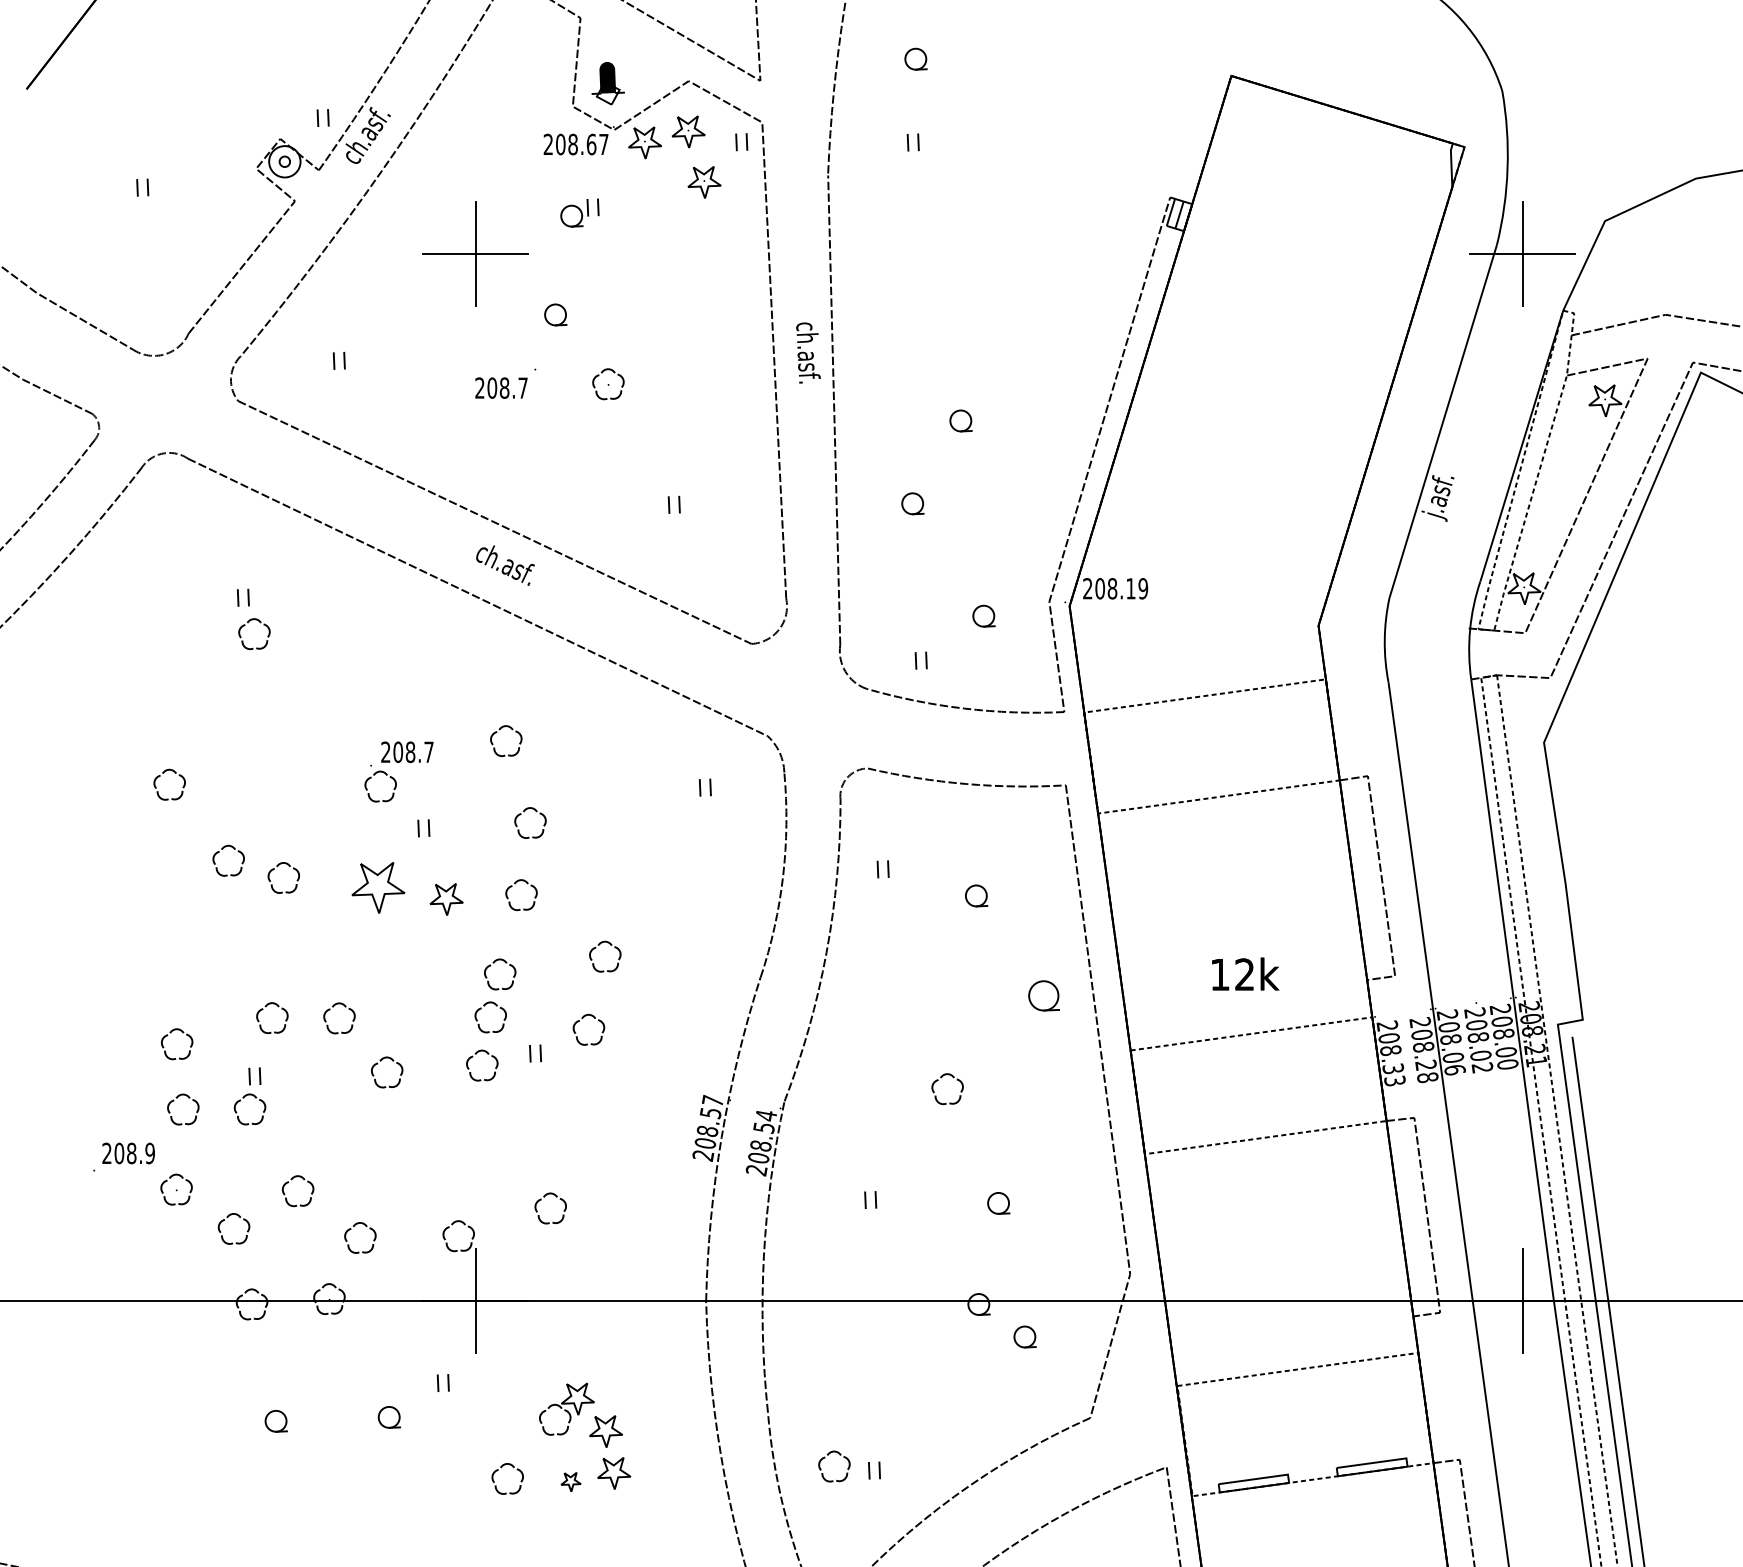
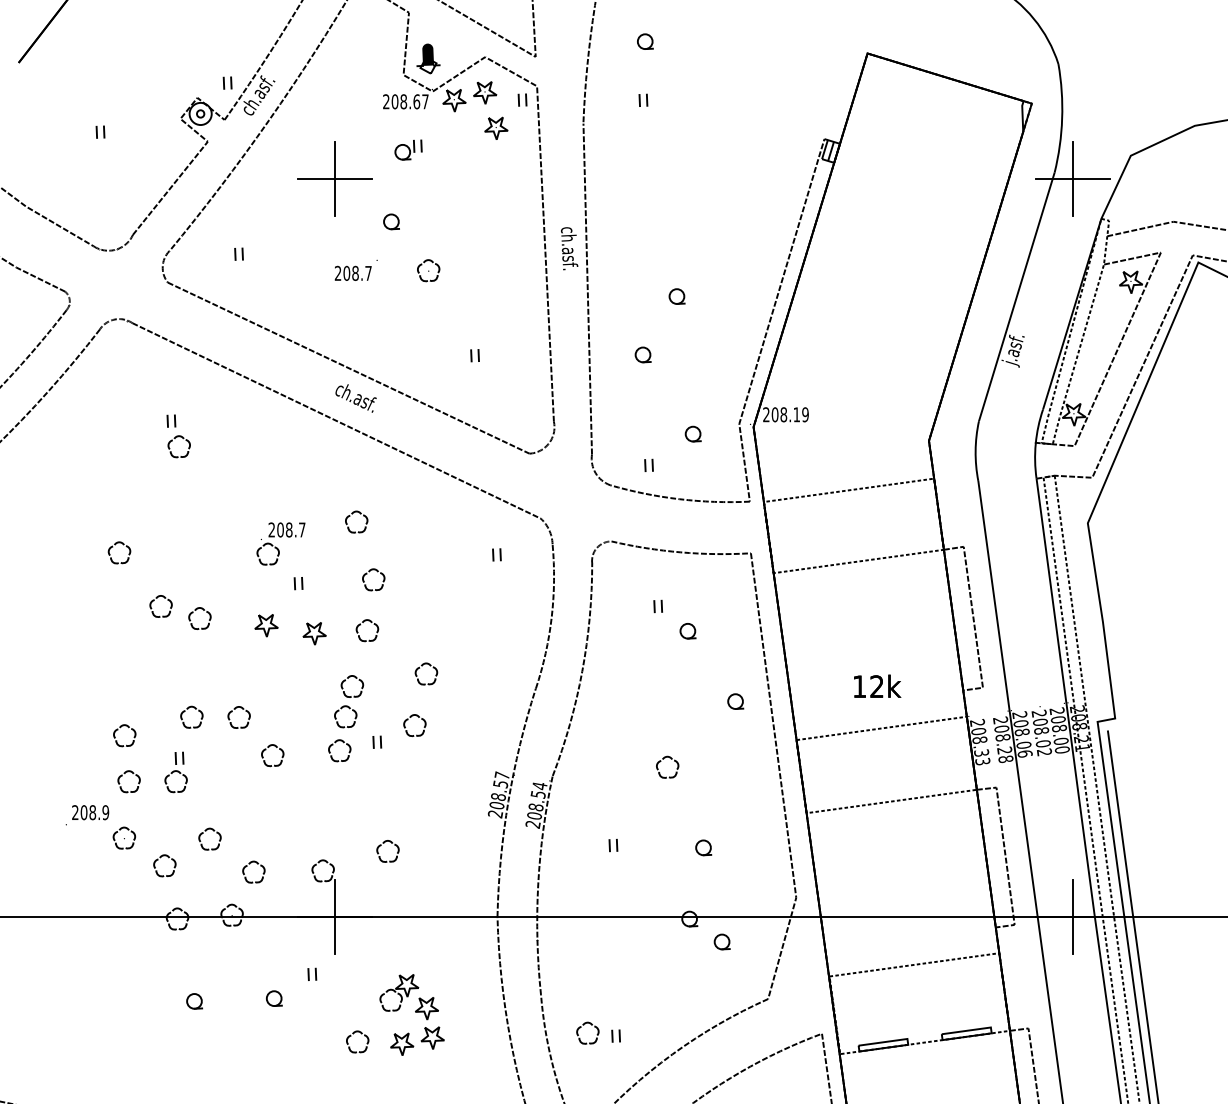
part: (882, 869) -> (657, 606), moved
part: (378, 887) -> (266, 625), size x0.62
part: (1043, 995) -> (735, 701), size x0.71
part: (571, 1481) -> (402, 1043), size x1.67

